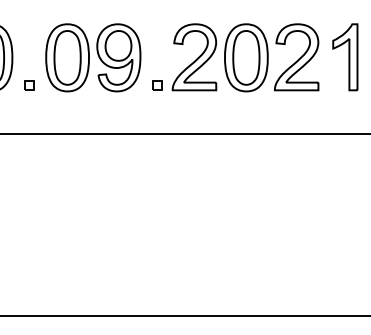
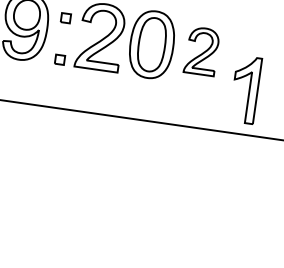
part: (157, 43) -> (65, 17), added
part: (296, 57) -> (201, 51), size x0.7
part: (345, 57) -> (245, 90), moved

